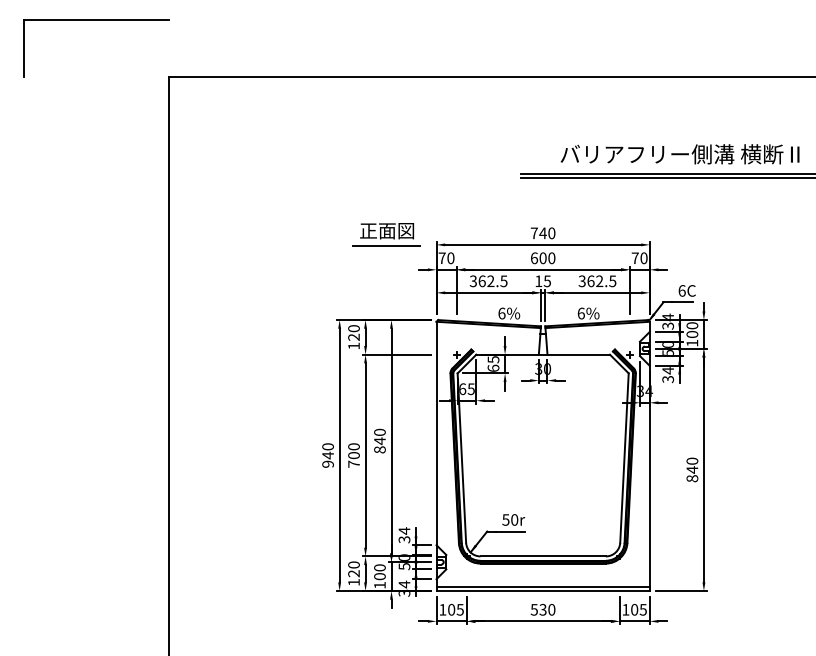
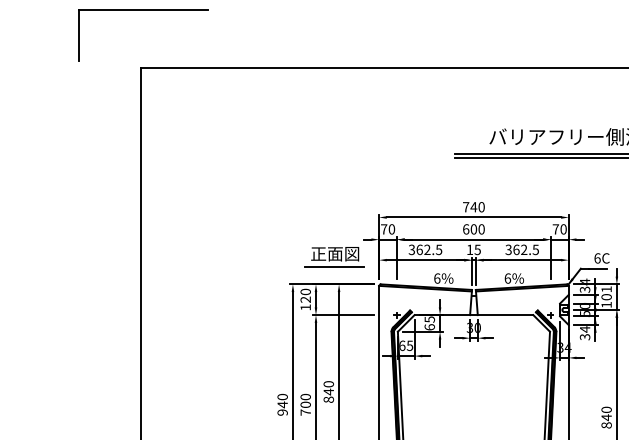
part: (96, 20) -> (143, 10), moved
part: (386, 234) -> (334, 257), moved
text: (692, 325) -> (606, 289), 100 -> 101

